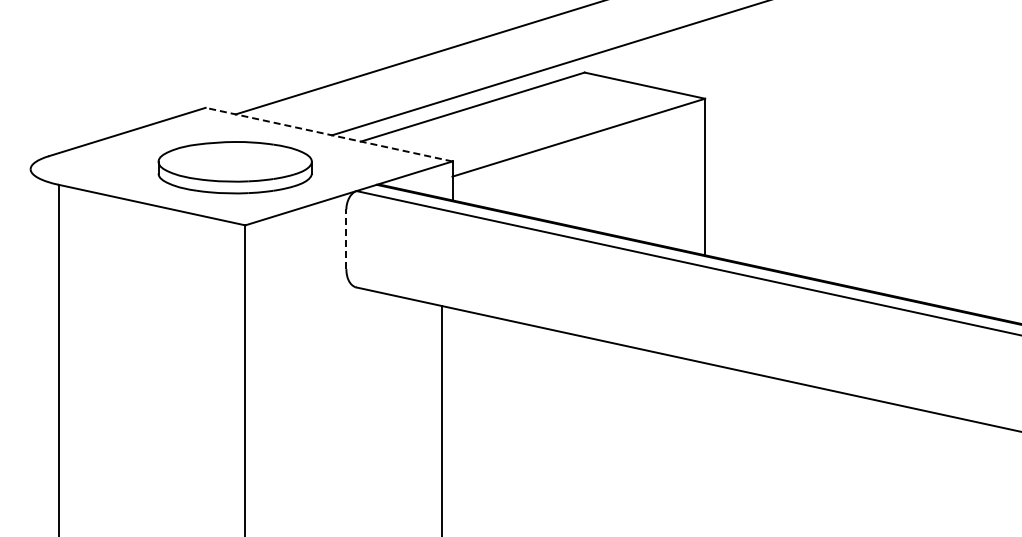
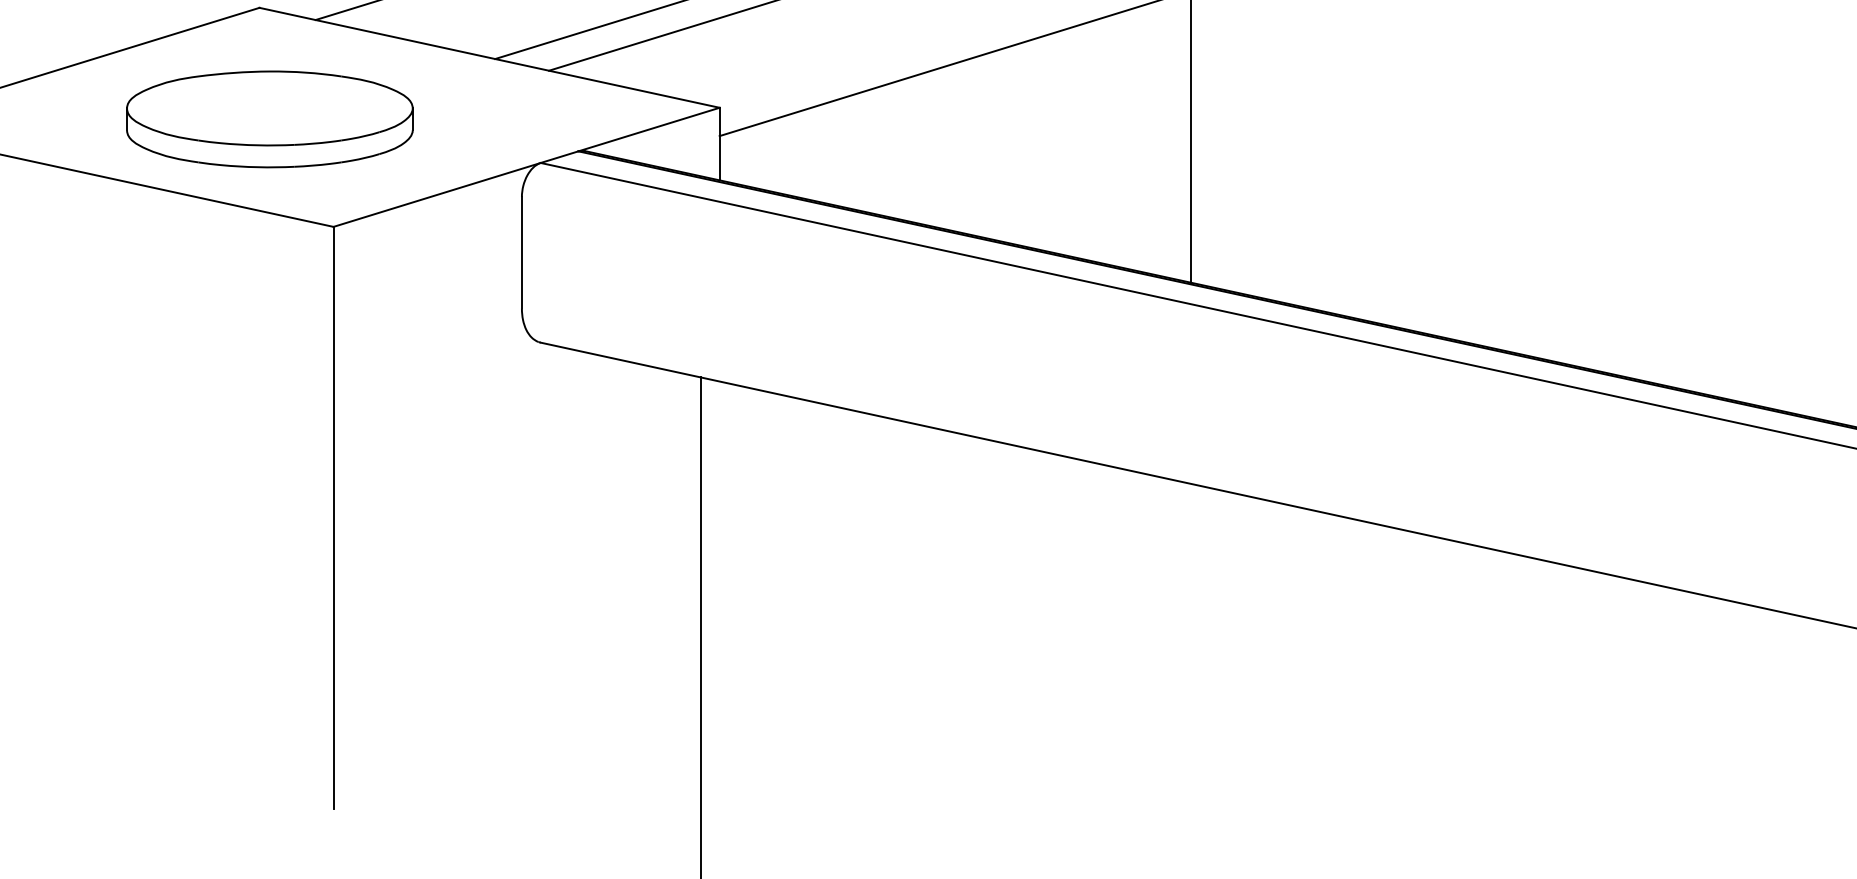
line: (328, 134) -> (488, 57), dashed -> solid
part: (234, 167) -> (268, 119), moved
line: (346, 239) -> (522, 253), dashed -> solid

